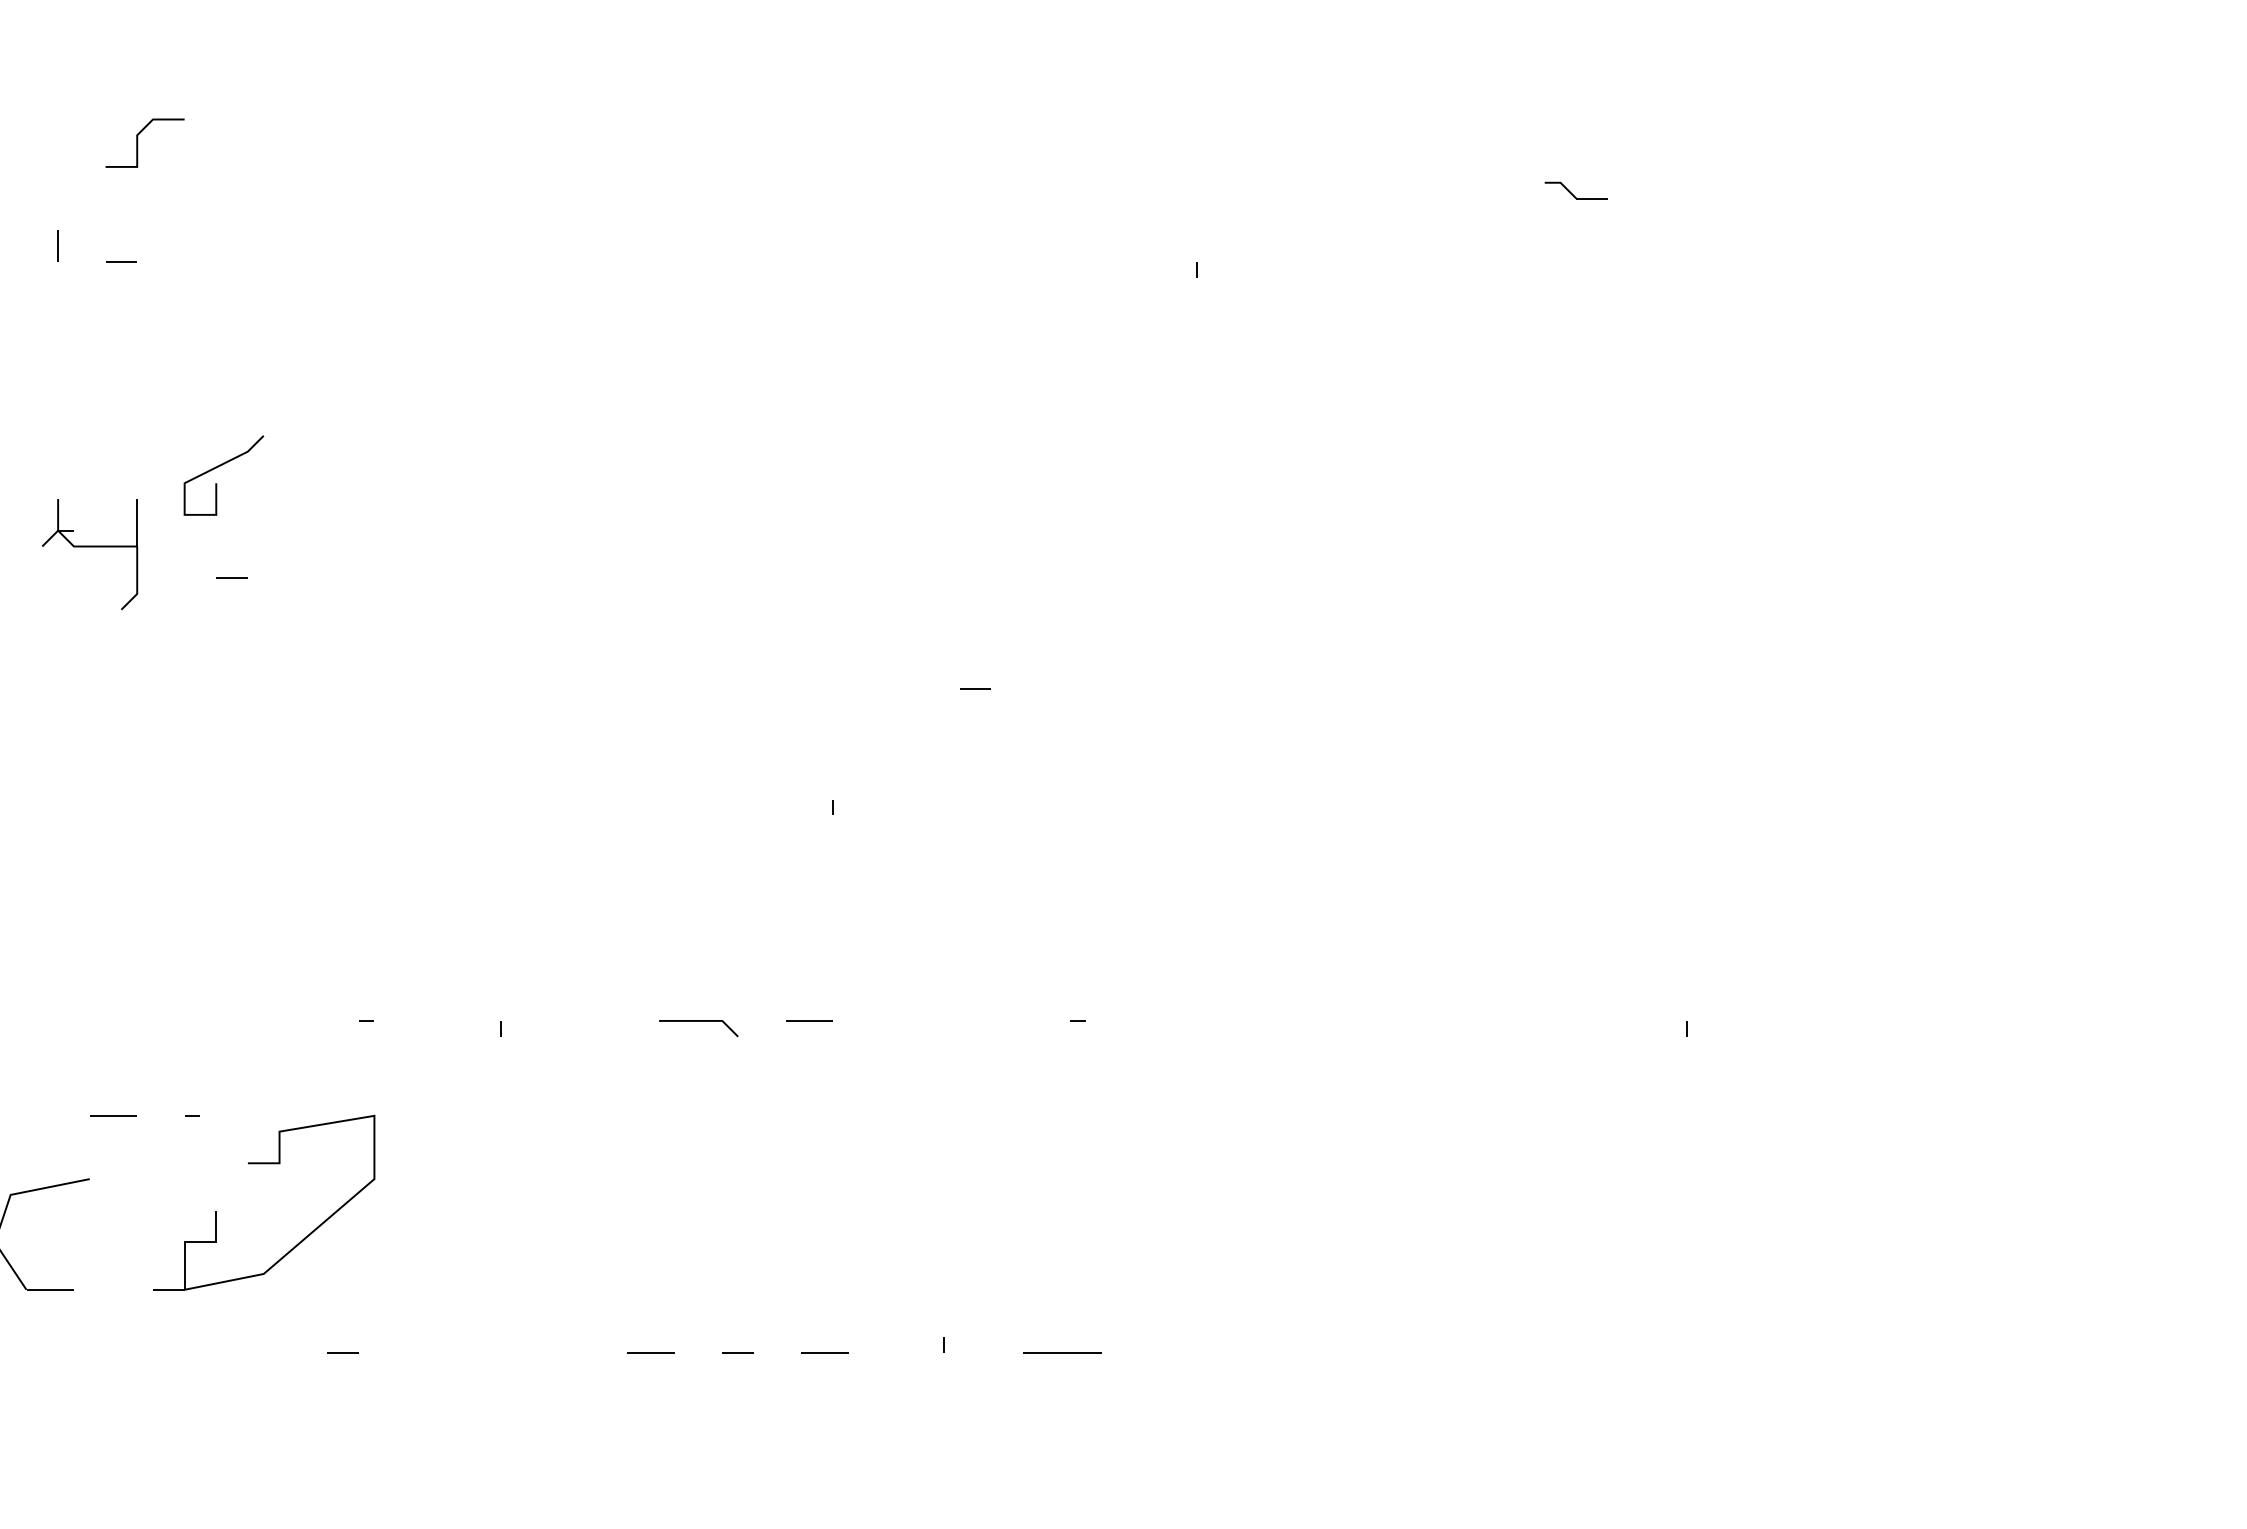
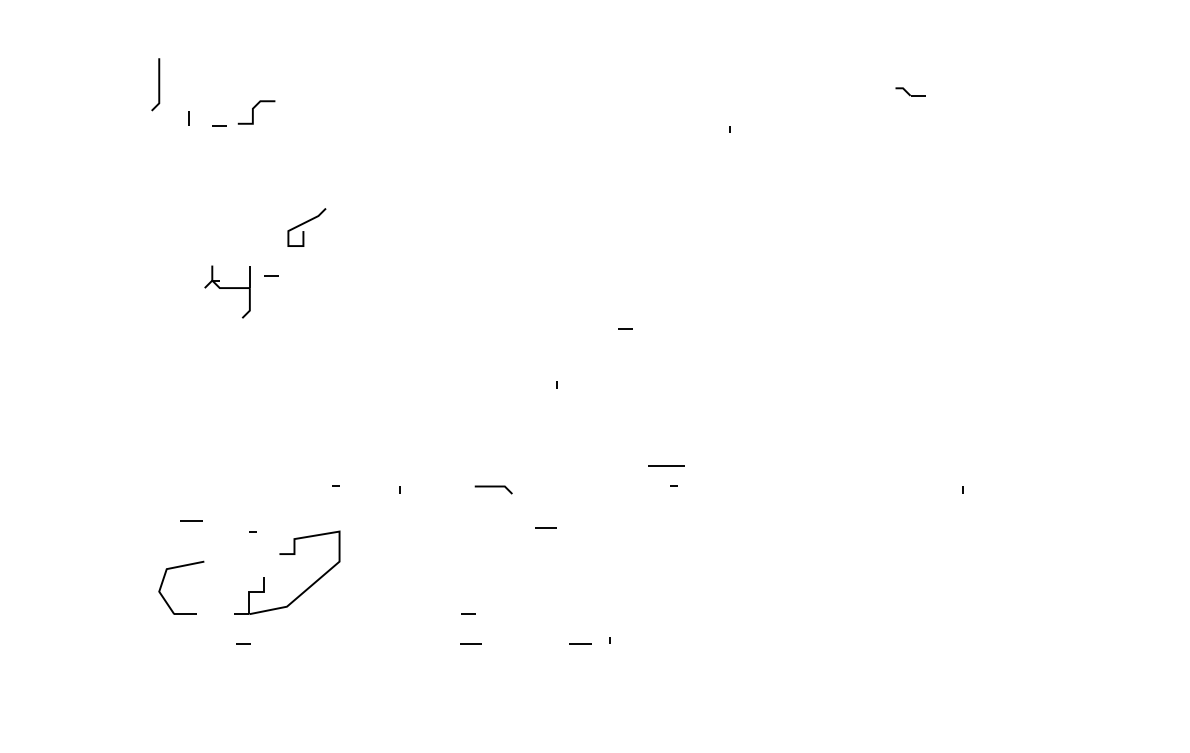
line: (138, 143) -> (253, 112), moved
curve: (220, 467) -> (305, 223), moved
part: (90, 553) -> (227, 291), moved
line: (807, 1018) -> (545, 527), moved
line: (113, 1115) -> (191, 520), moved
line: (342, 1351) -> (243, 643), moved
line: (738, 1351) -> (468, 613), moved
line: (824, 1351) -> (580, 643), moved
line: (1062, 1351) -> (666, 465), moved

